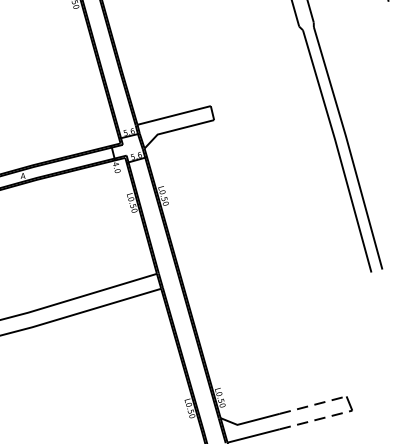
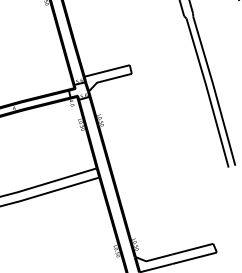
line: (314, 405) -> (193, 249), dashed -> solid
line: (317, 420) -> (195, 258), dashed -> solid

